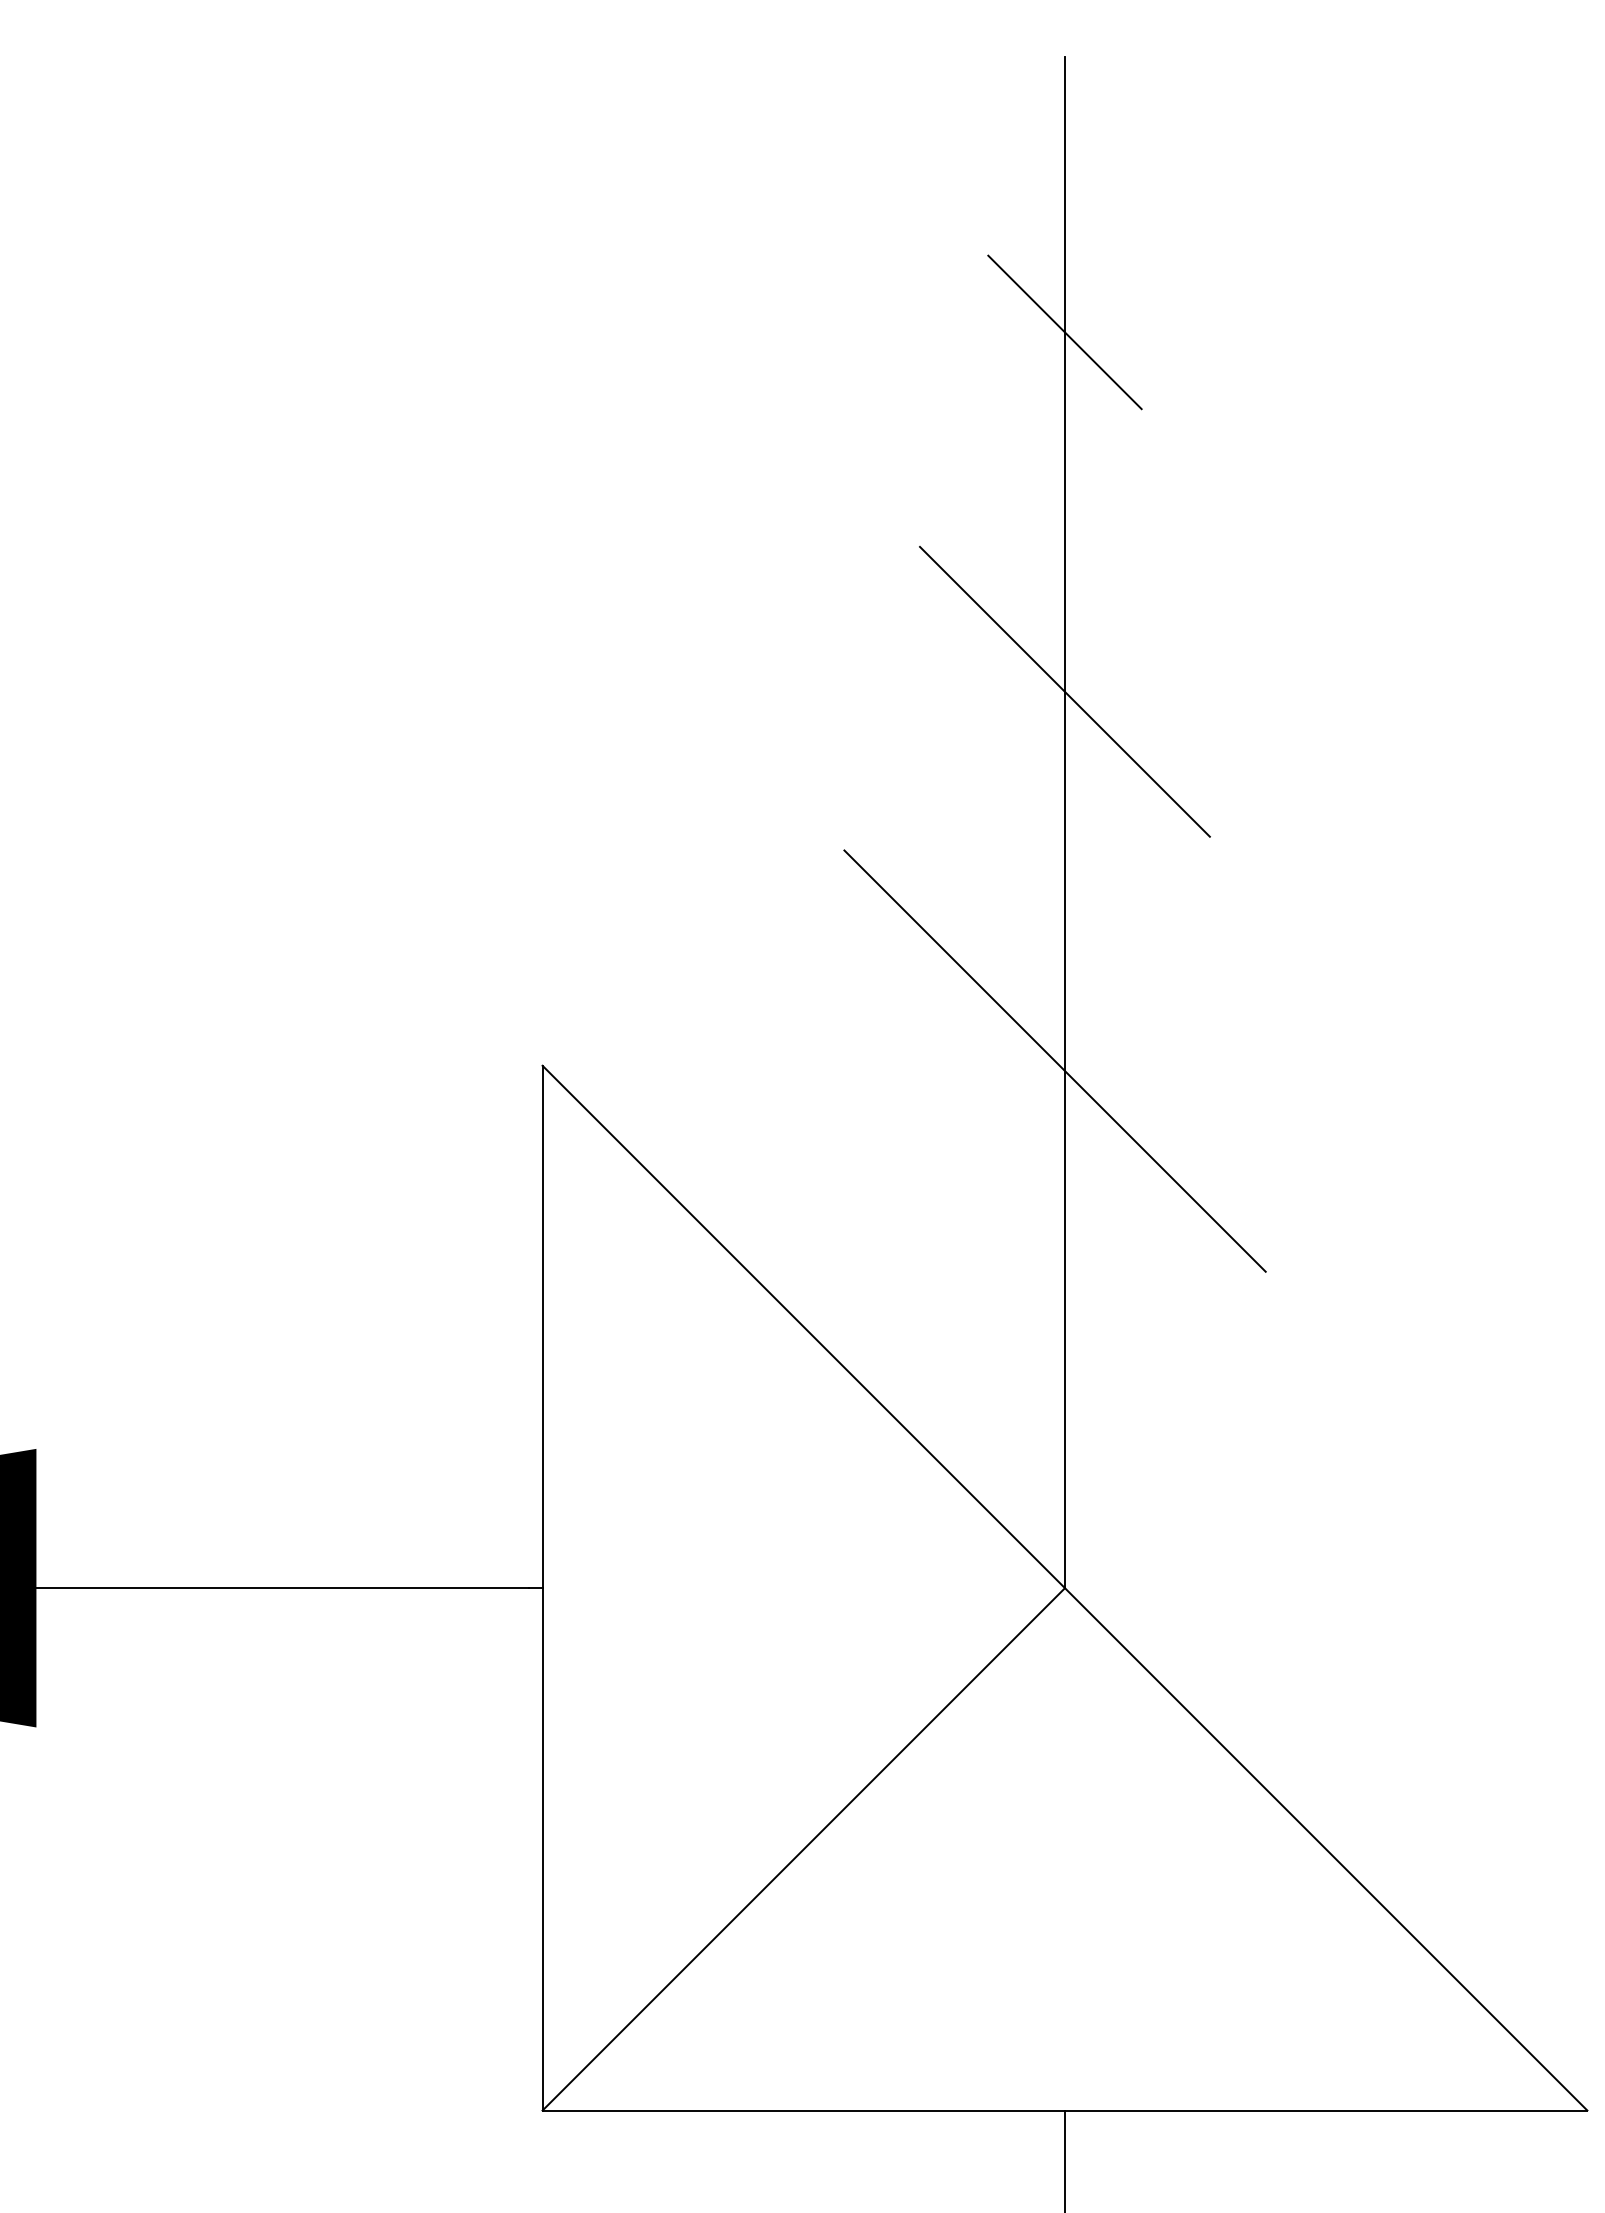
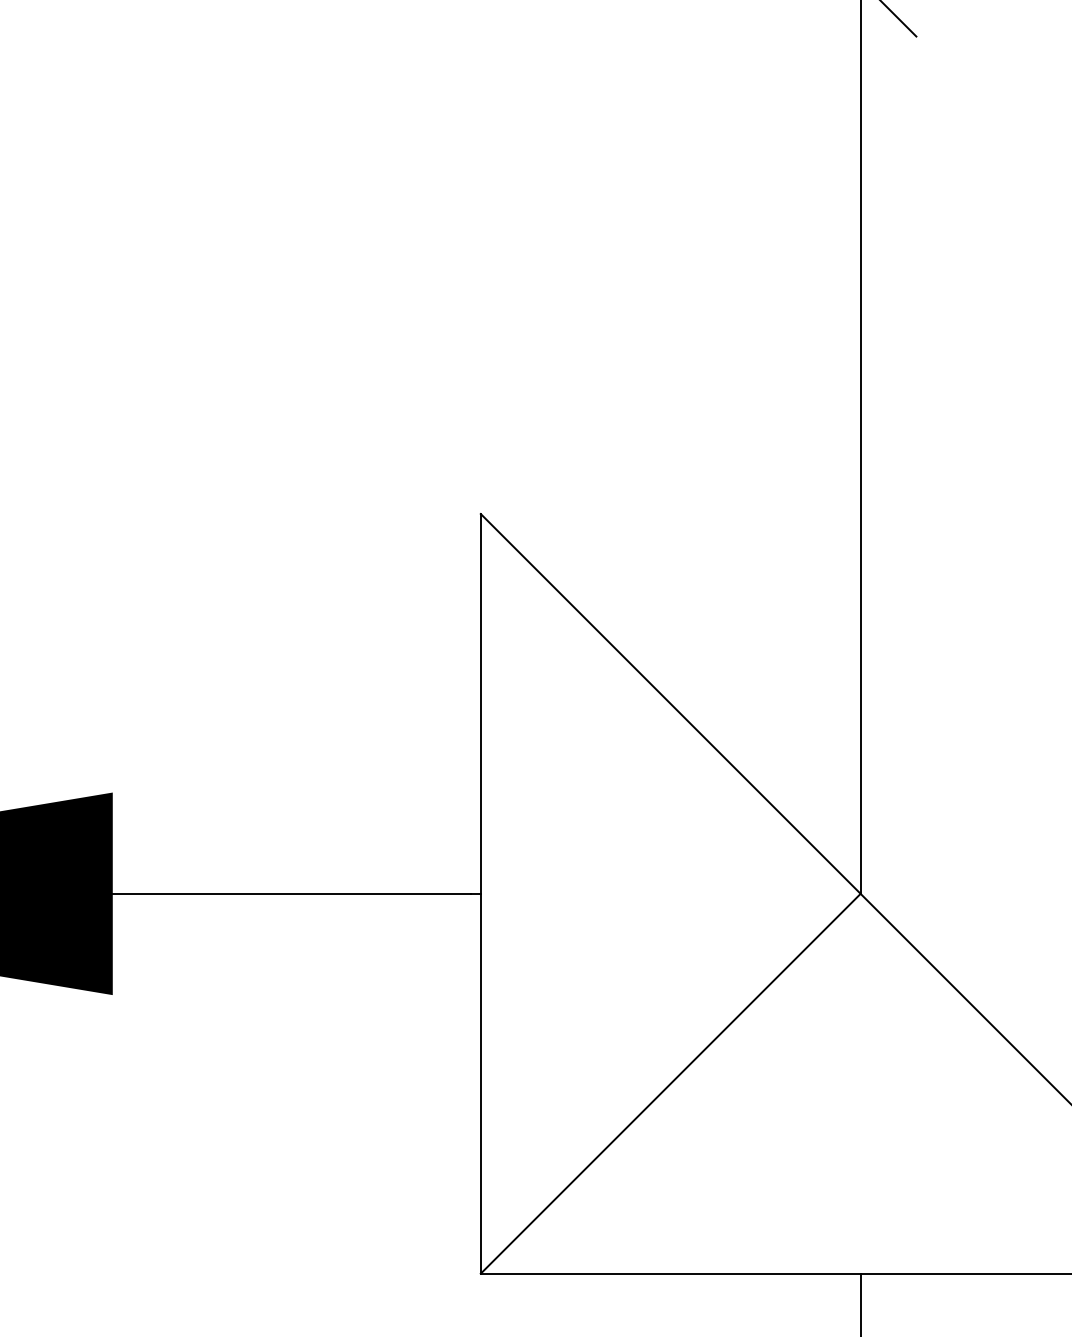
line: (1064, 691) -> (860, 241), removed
line: (1054, 1060) -> (853, 510), removed

